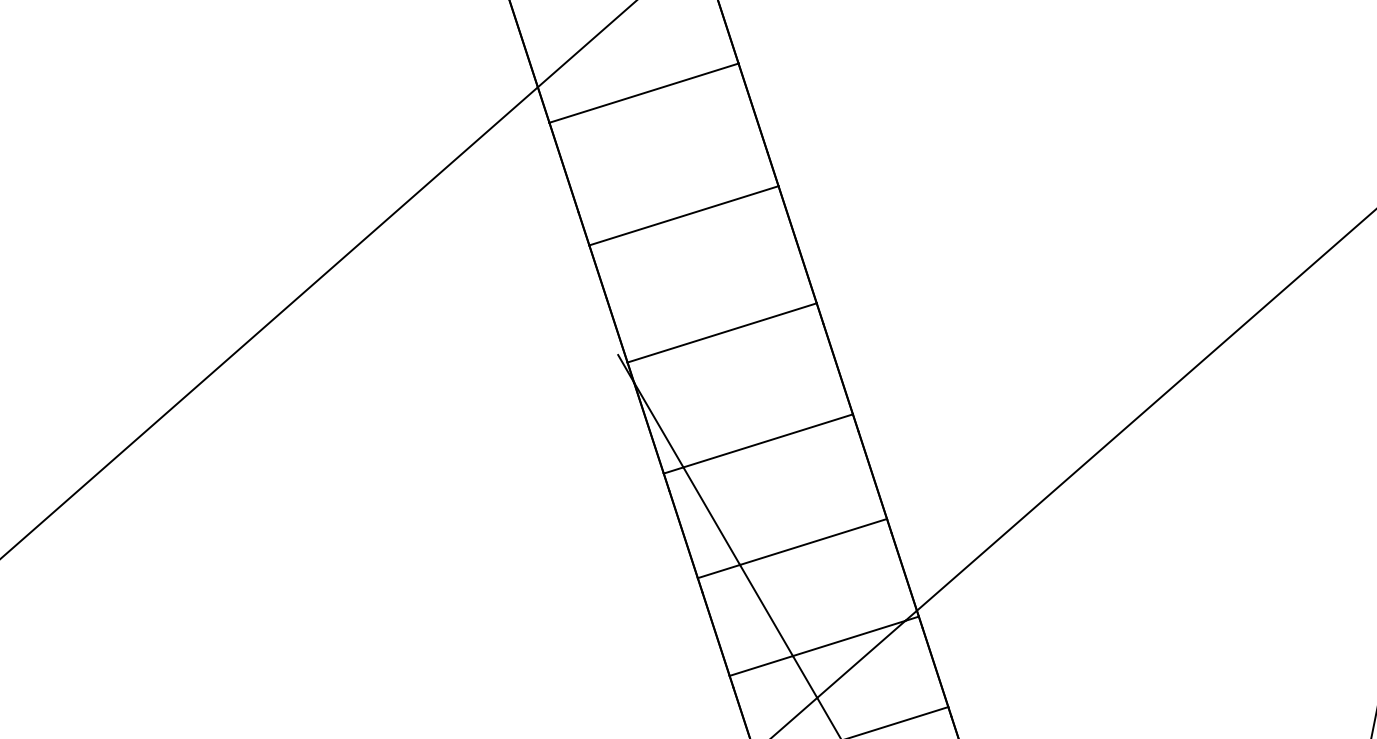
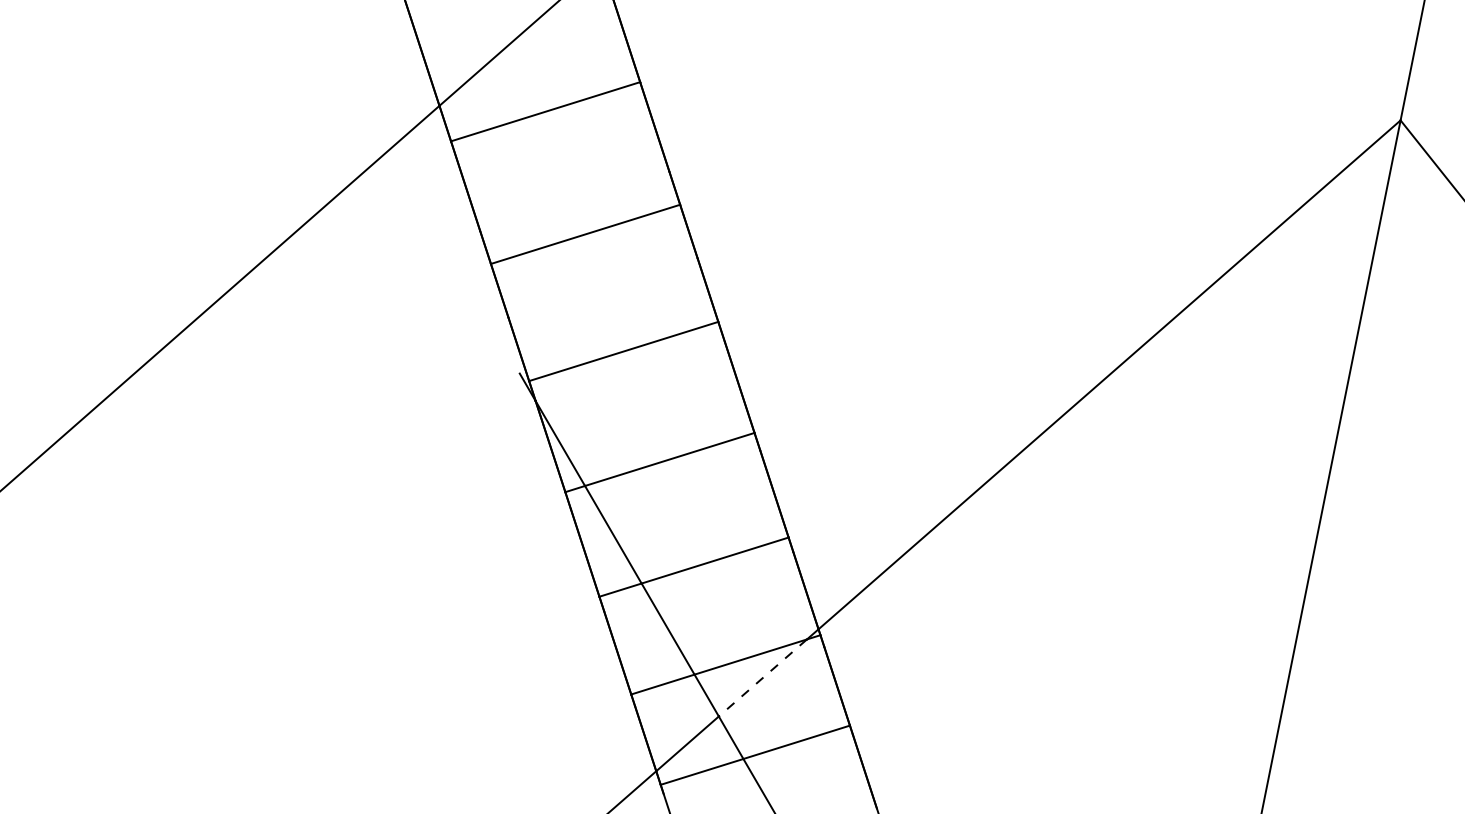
line: (860, 658) -> (762, 677), solid -> dashed

